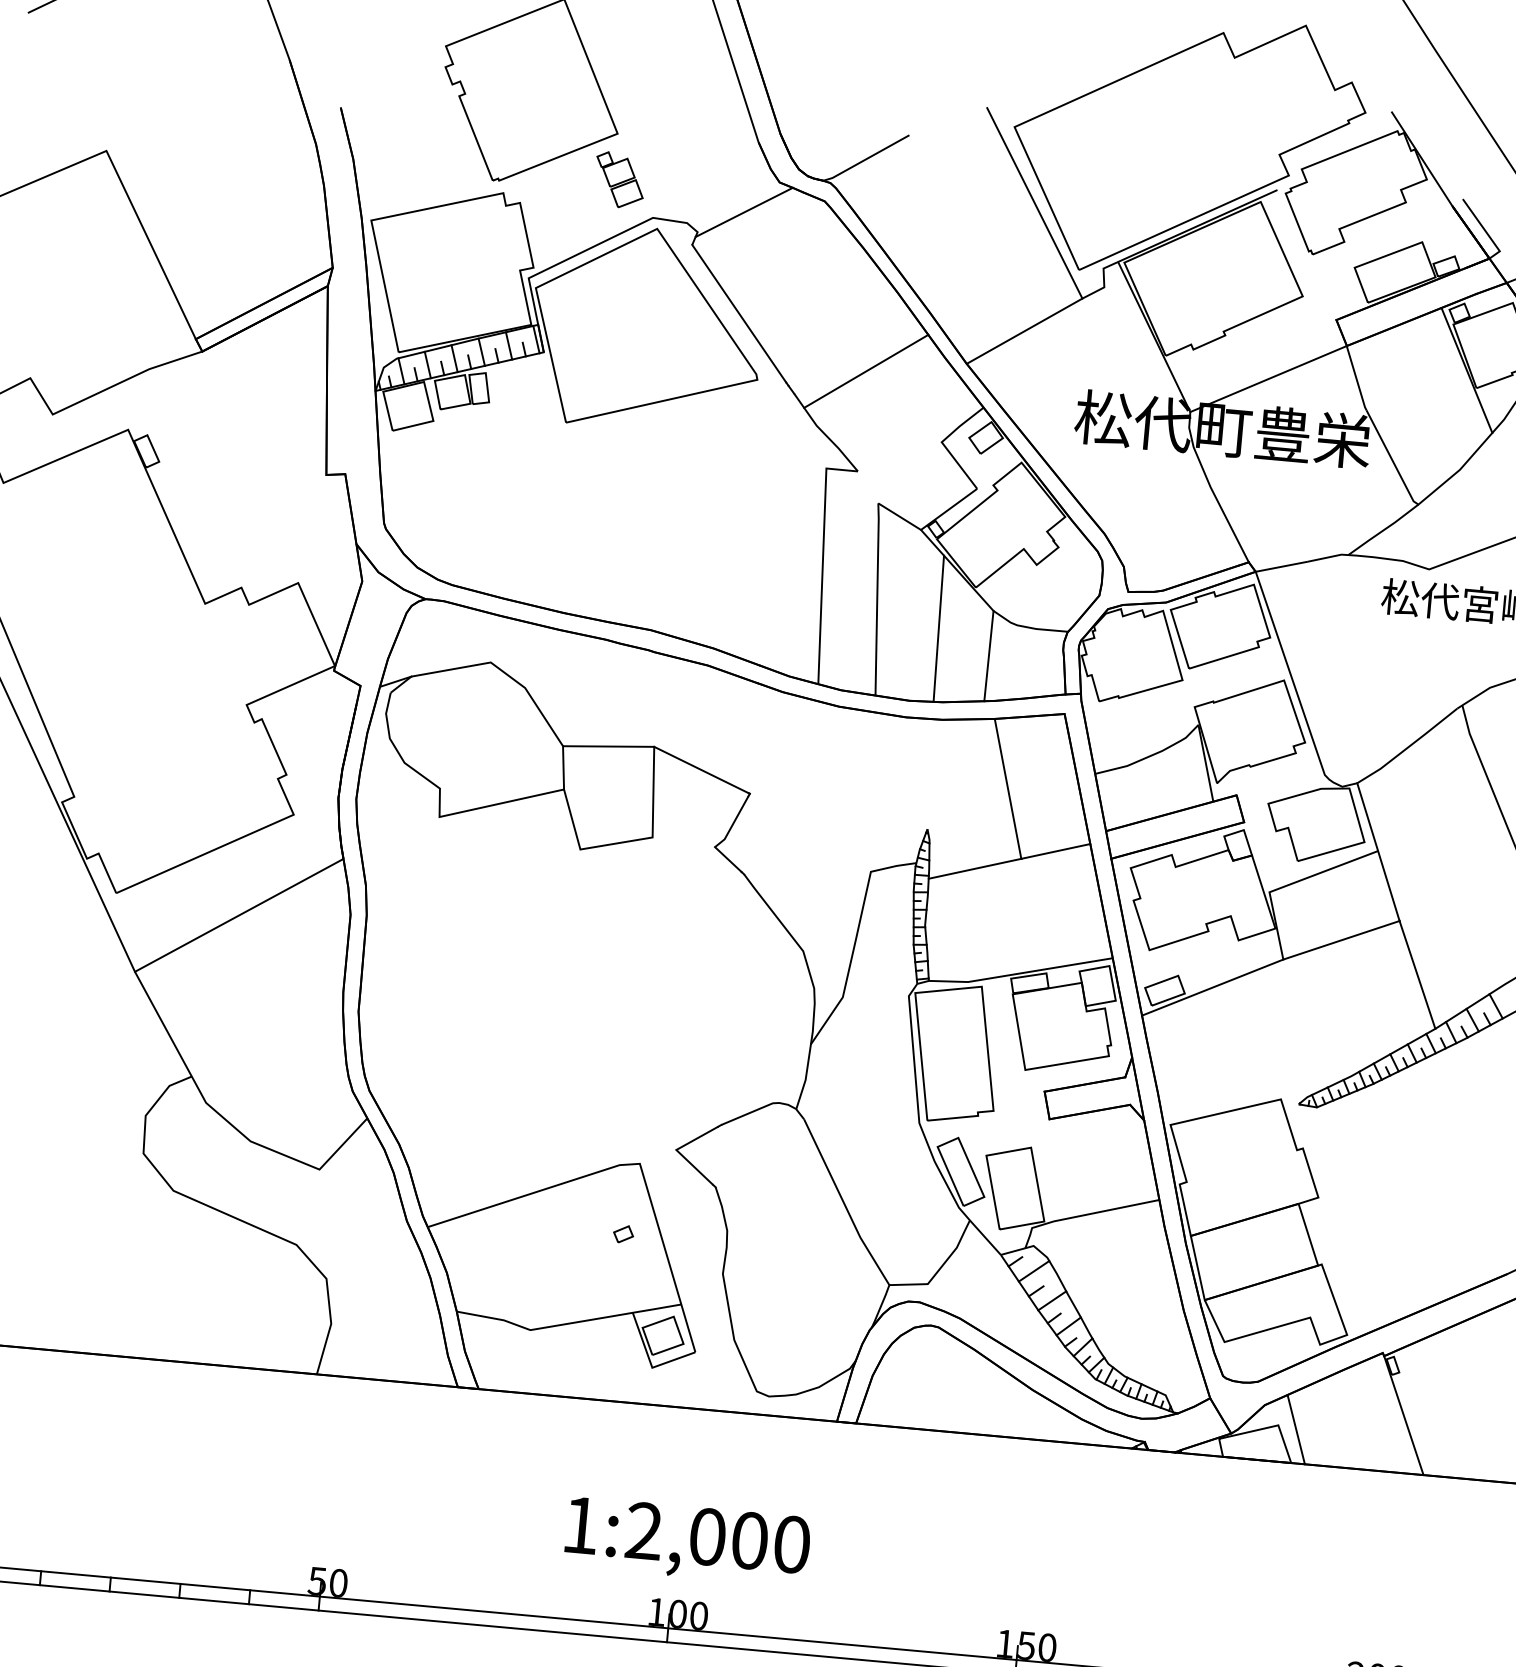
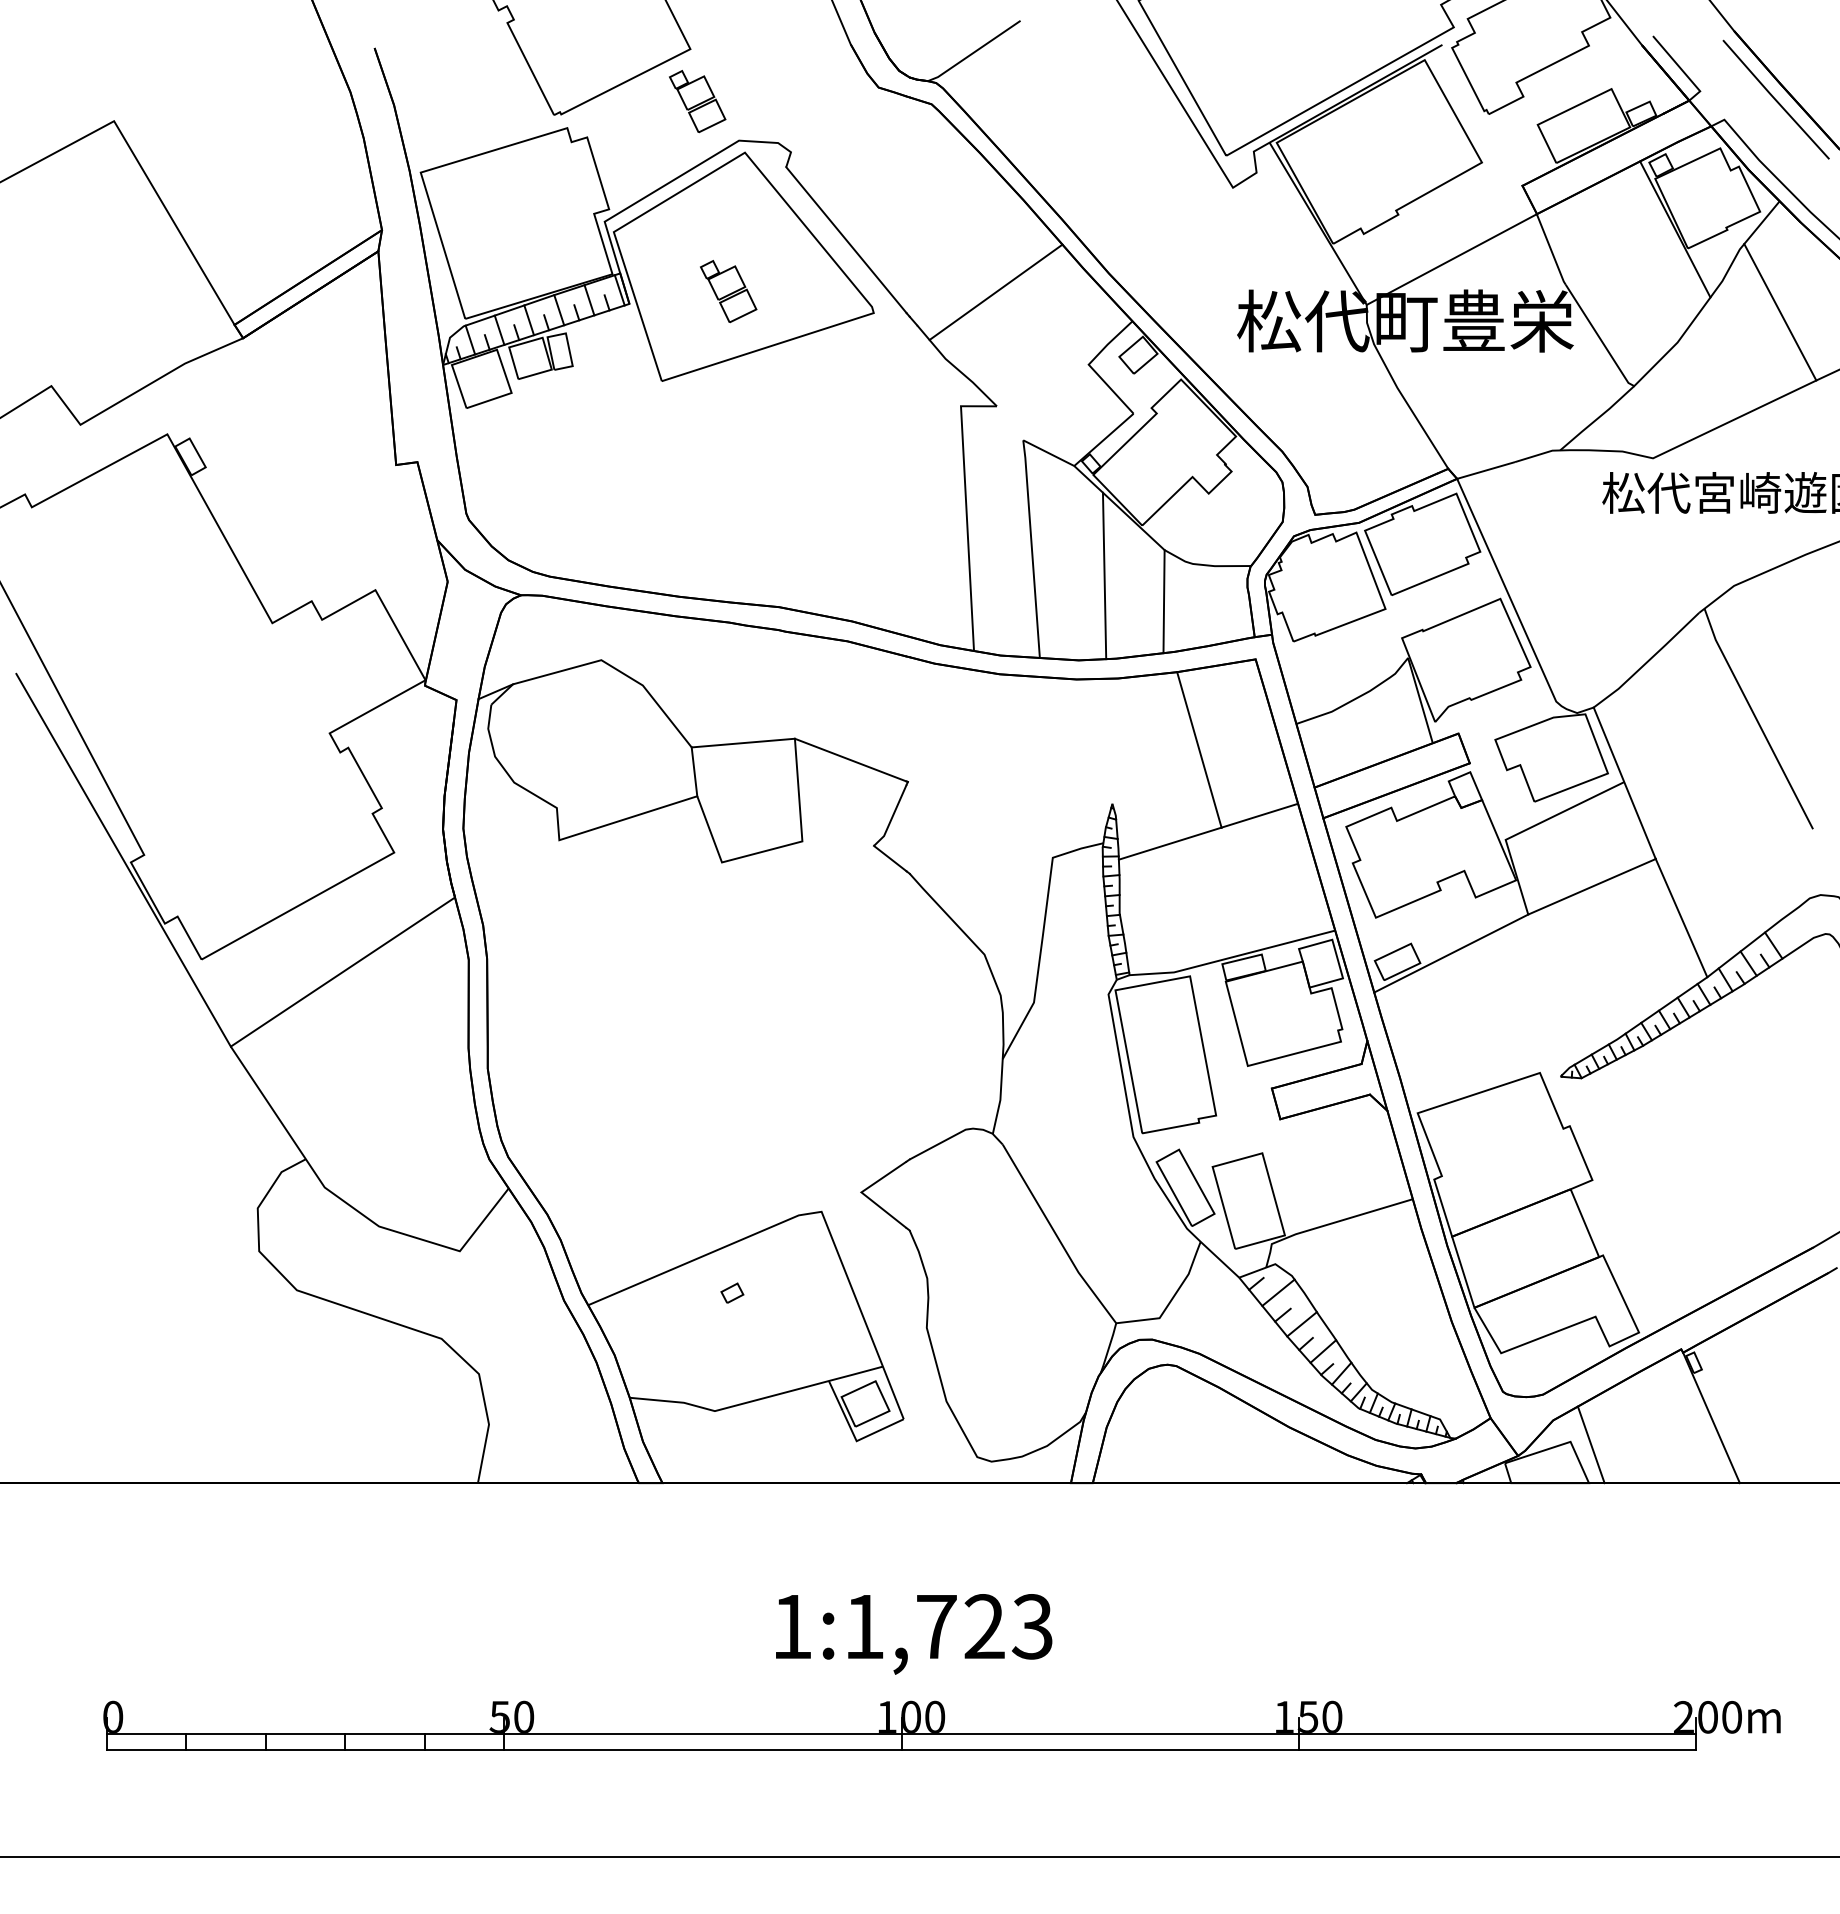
line: (744, 211) -> (841, 124), removed
line: (1024, 331) -> (1170, 230), removed
part: (631, 349) -> (728, 291), added
part: (623, 1233) -> (732, 1292), moved
text: (718, 1537) -> (948, 1626), 1:2,000 -> 1:1,723

